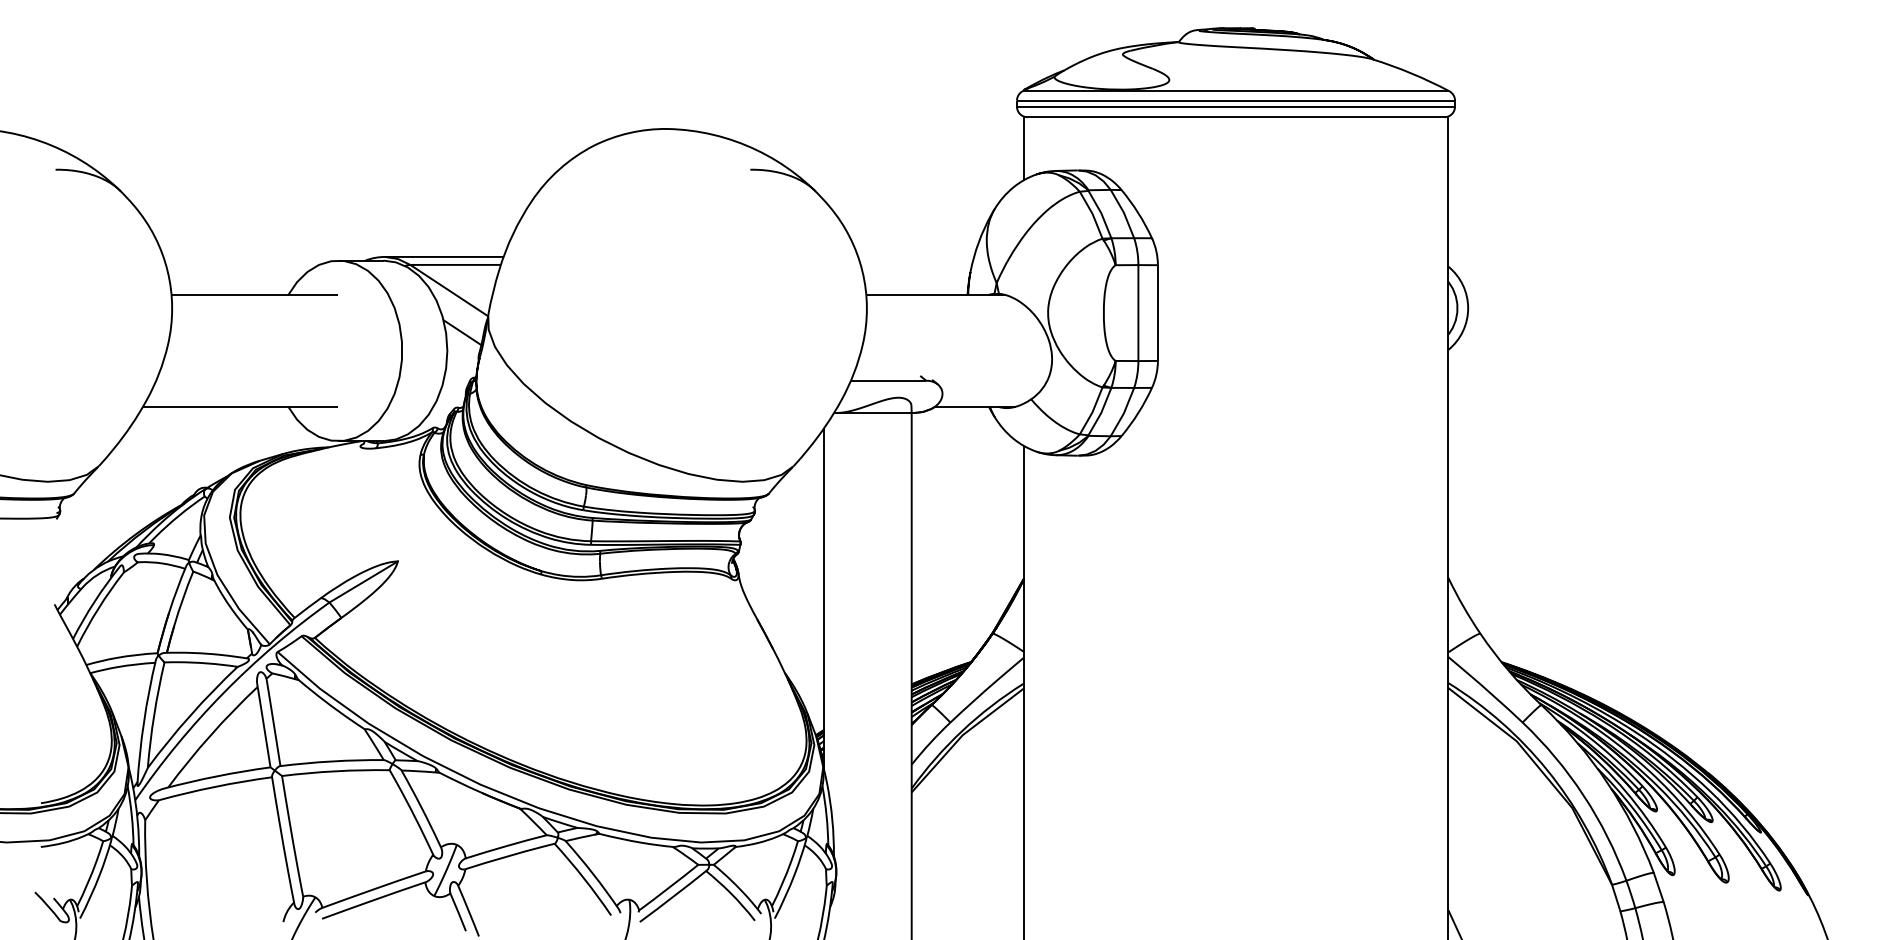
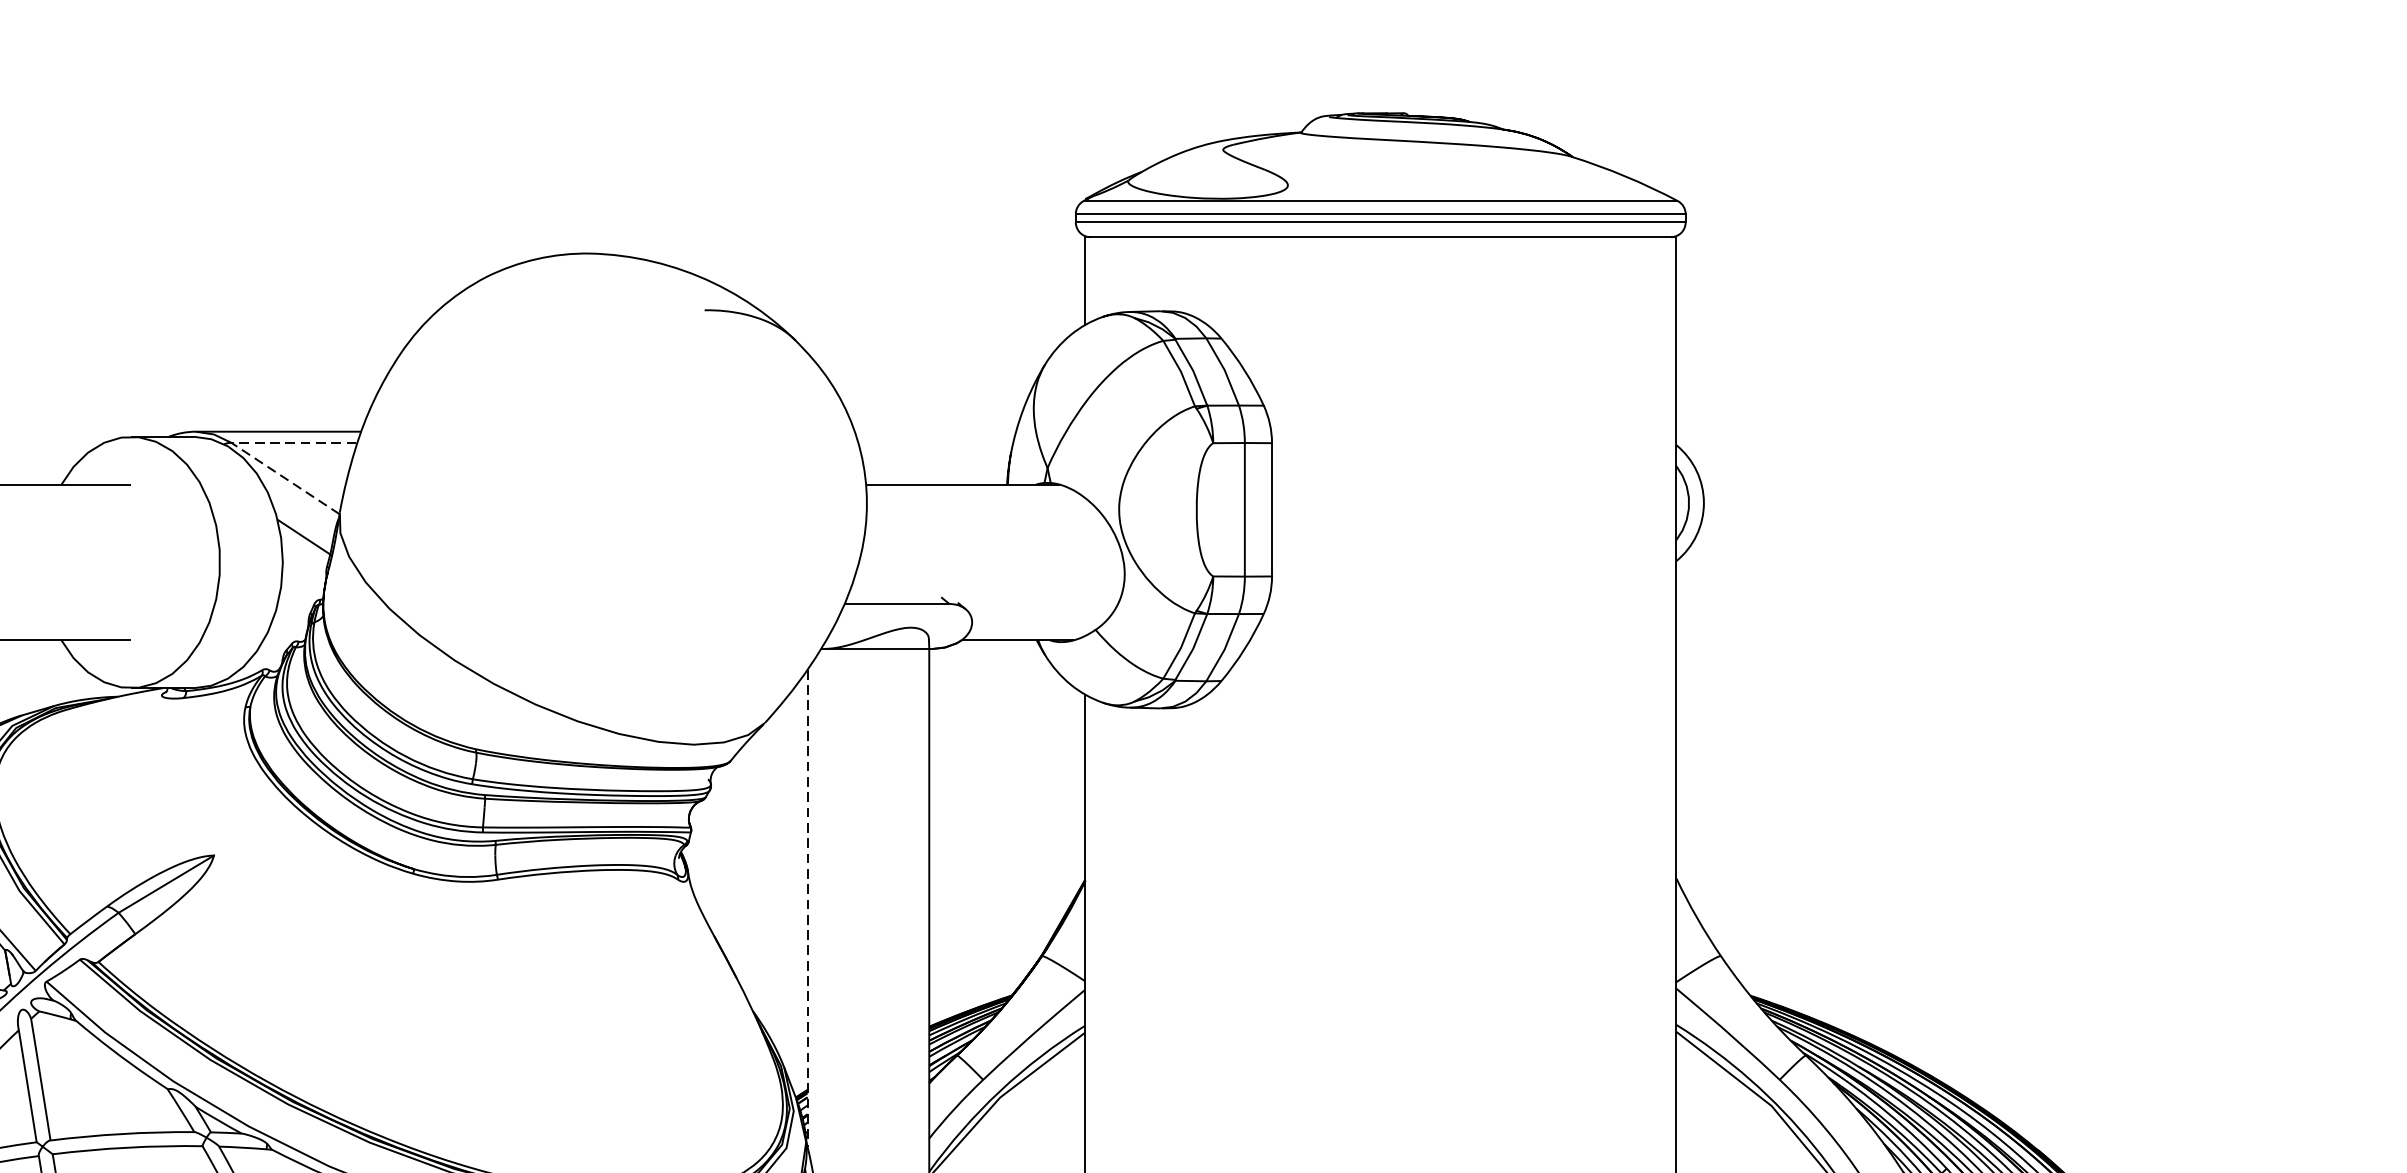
line: (411, 265) -> (232, 443), solid -> dashed
line: (824, 599) -> (807, 908), solid -> dashed

